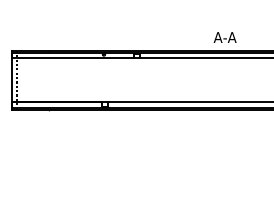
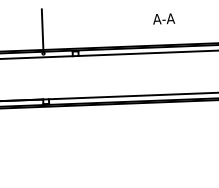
line: (103, 30) -> (42, 30), added
text: (224, 37) -> (163, 18), moved

